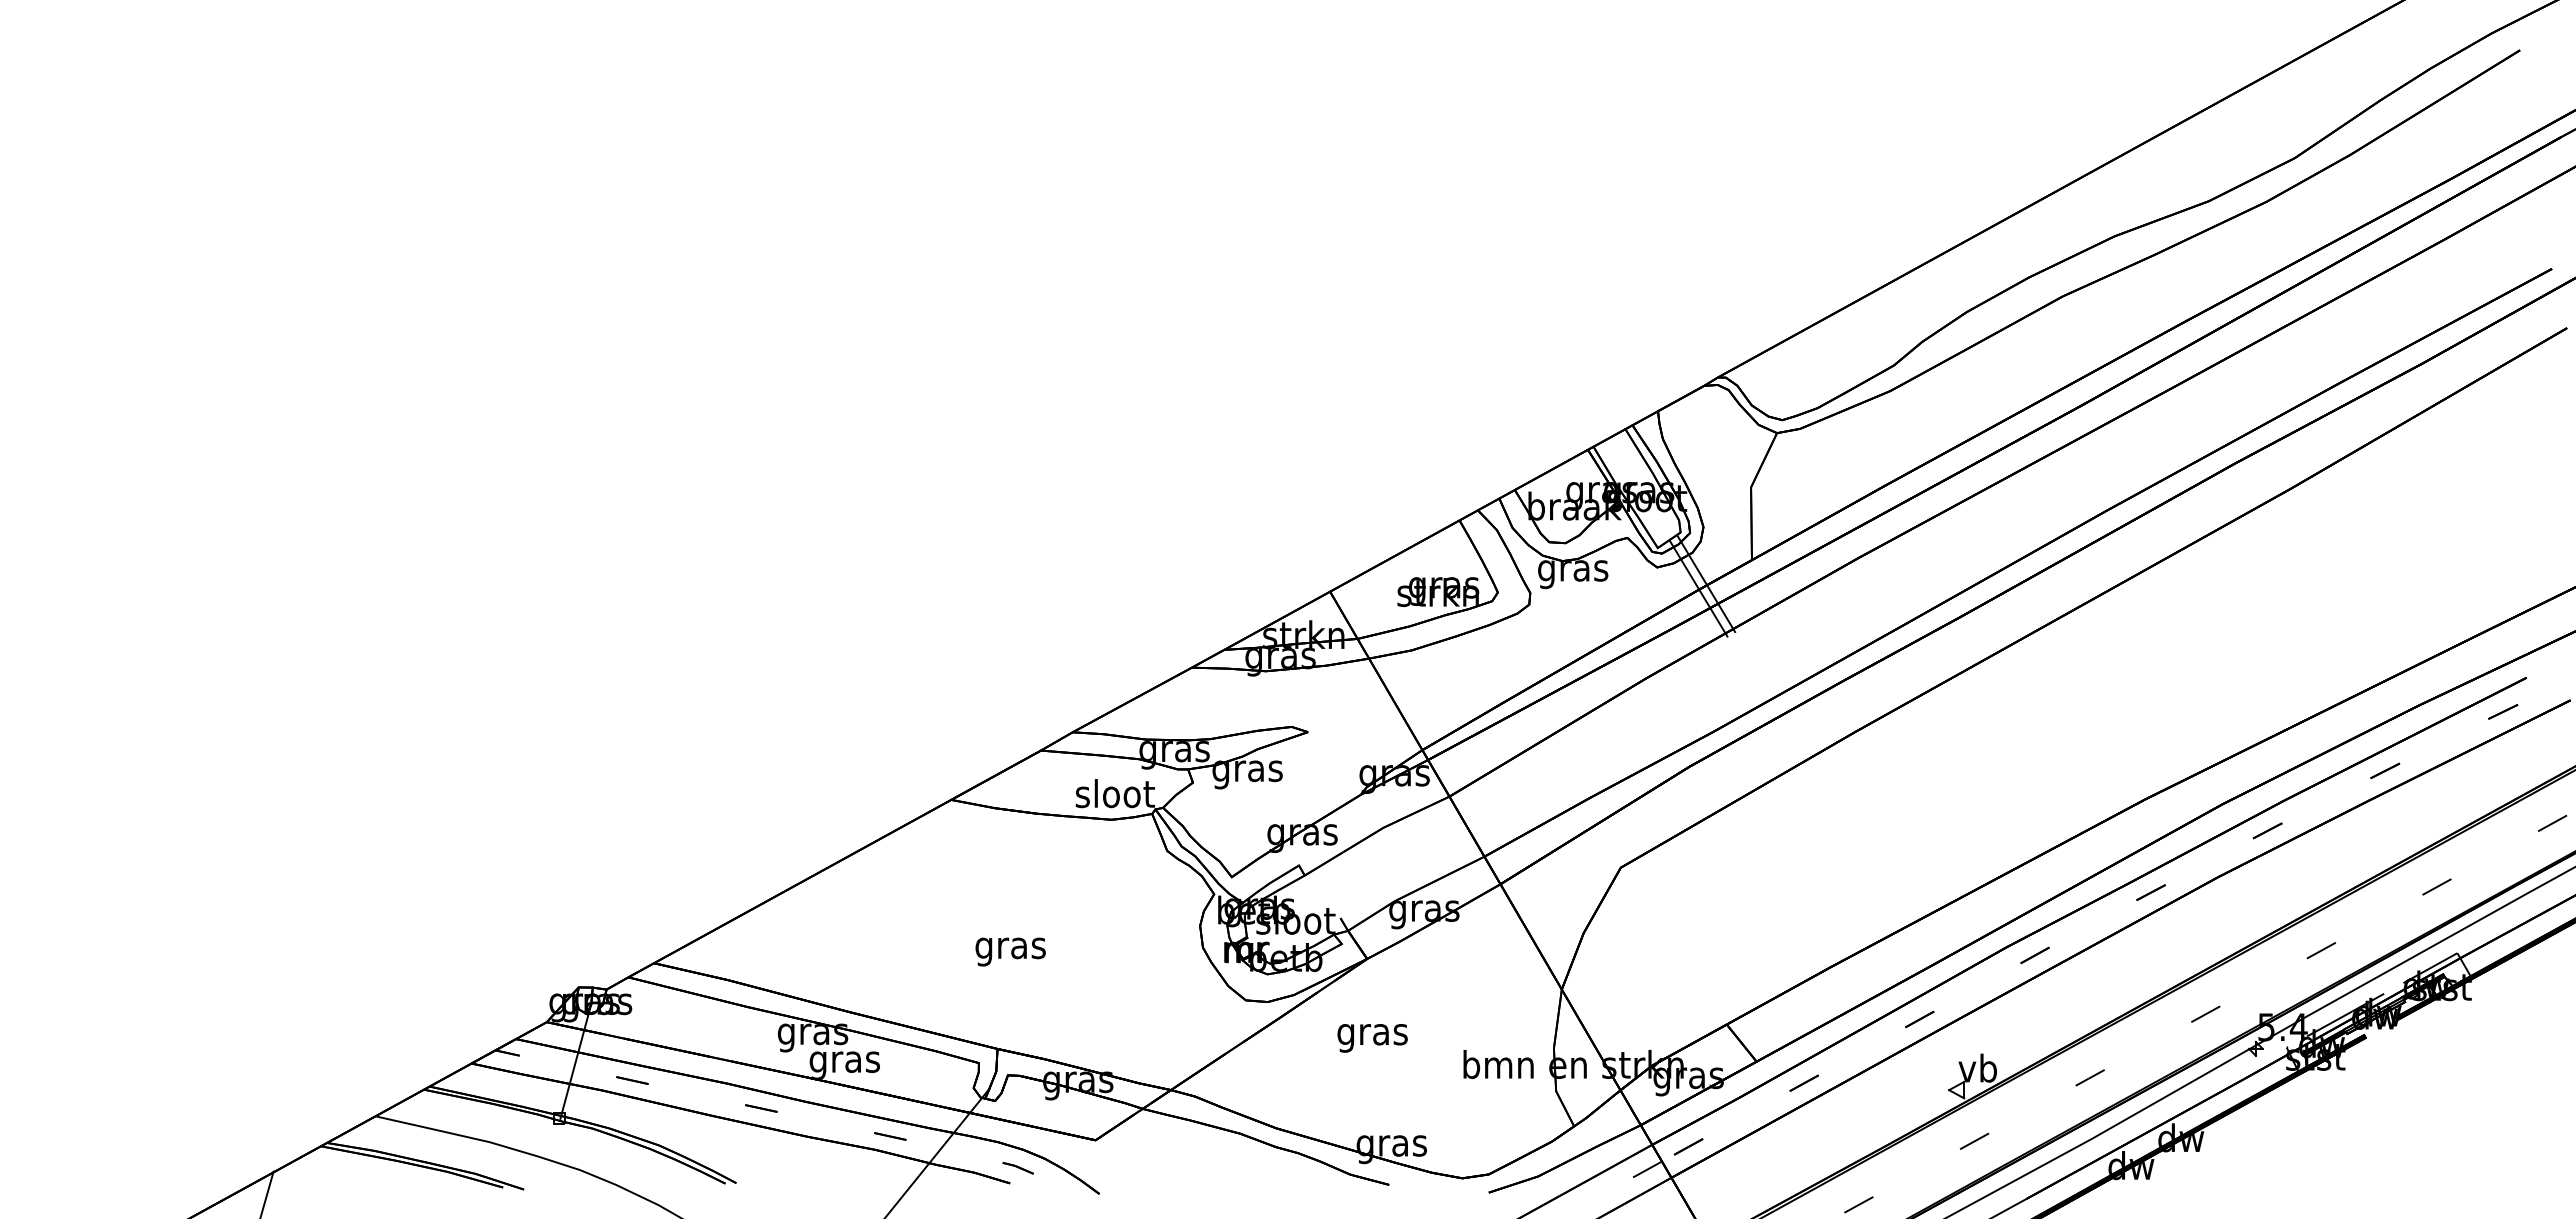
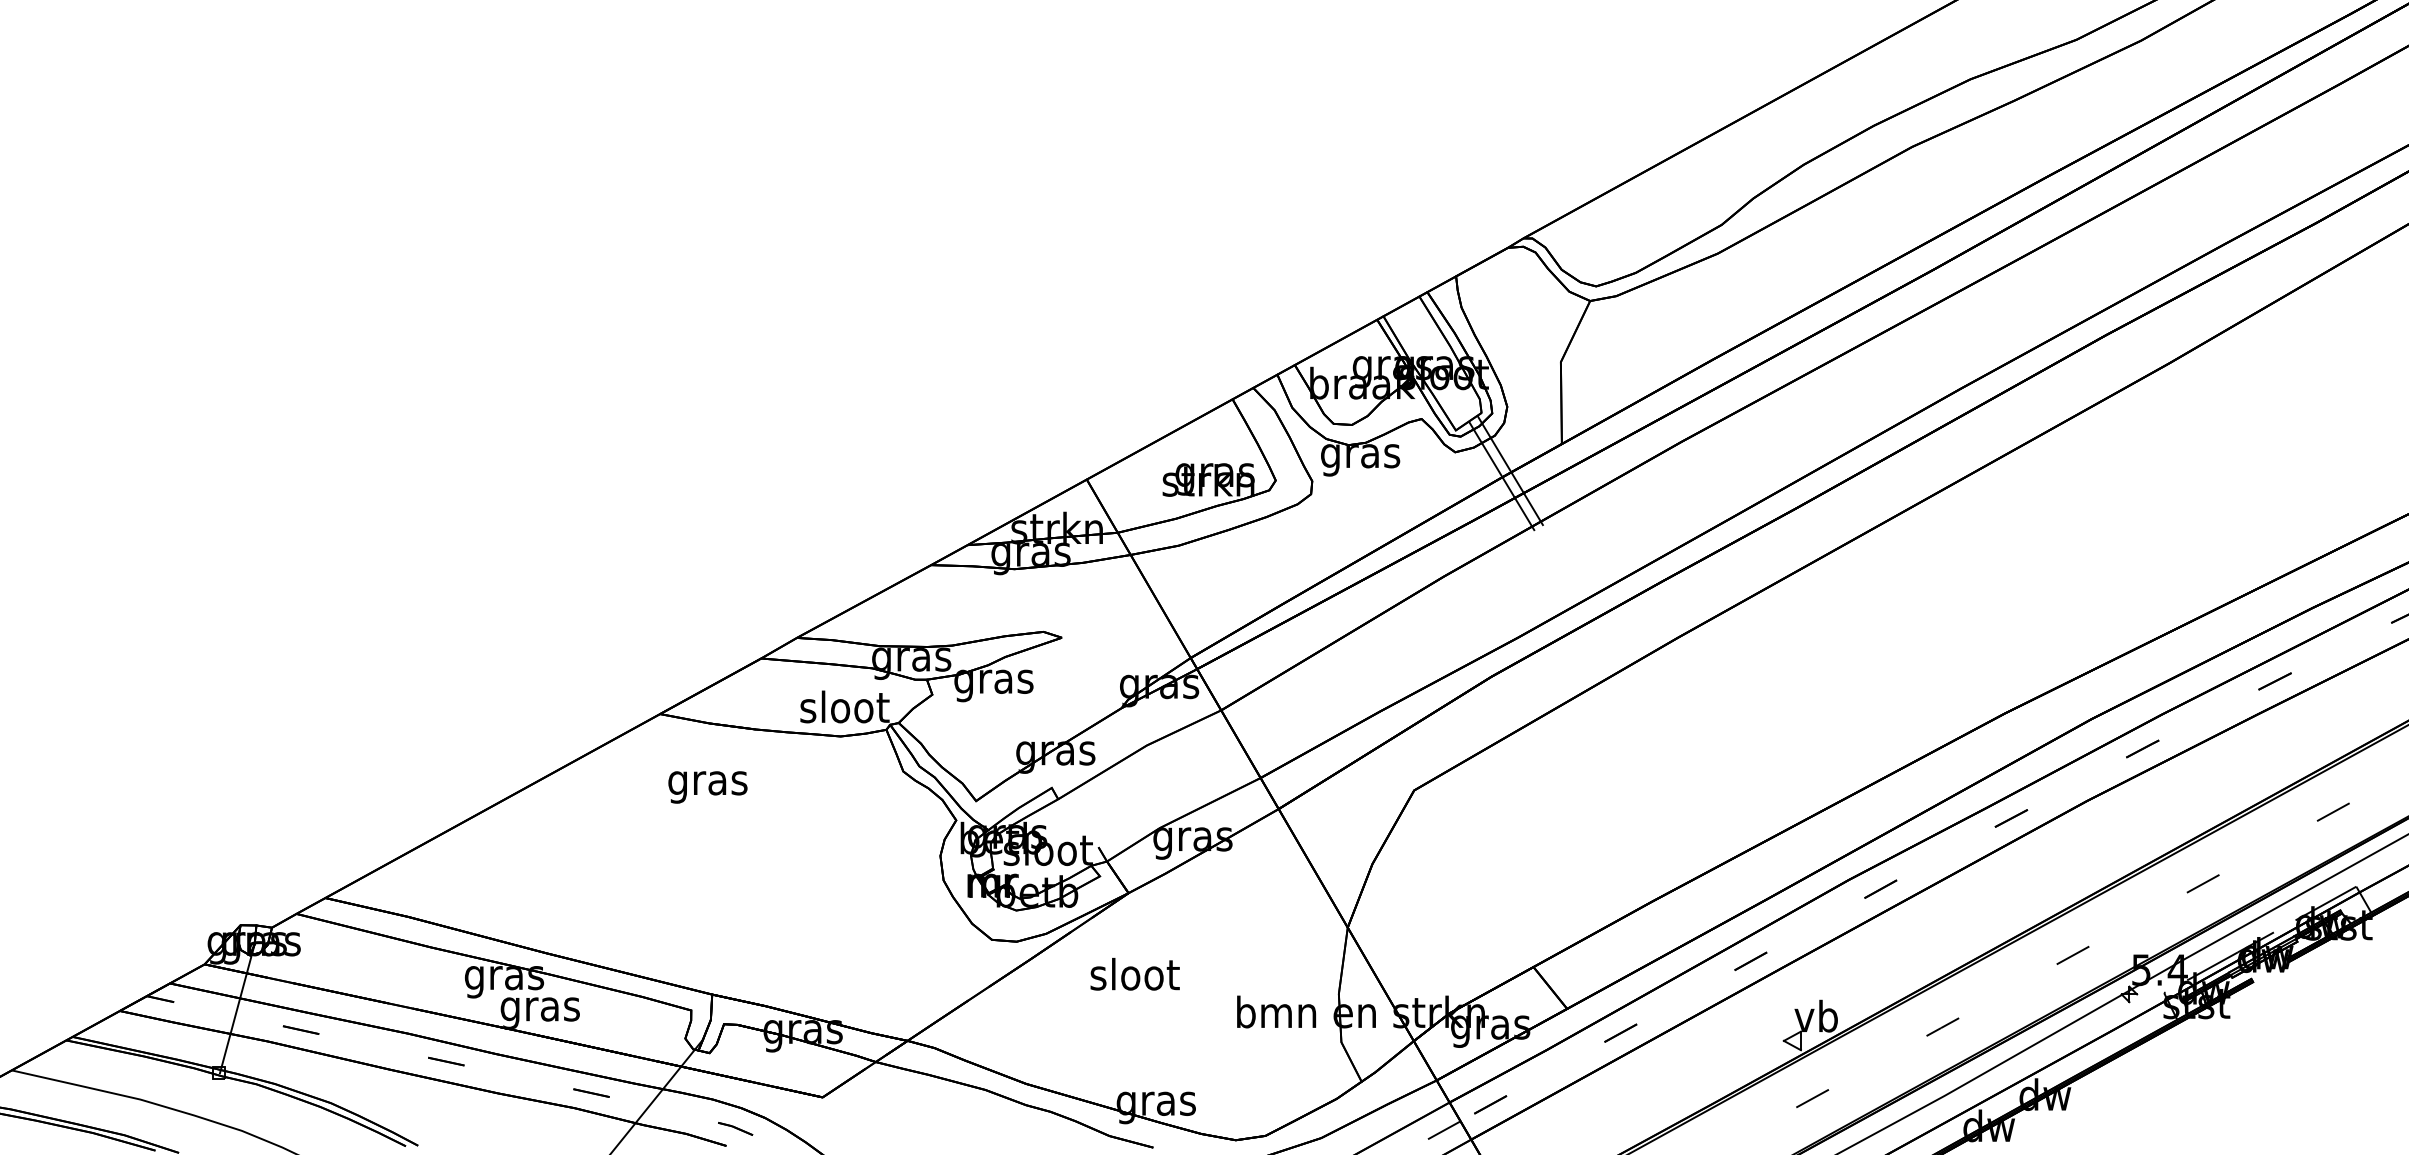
text: (1010, 951) -> (707, 786), moved
text: (1372, 1034) -> (1134, 978), gras -> sloot

